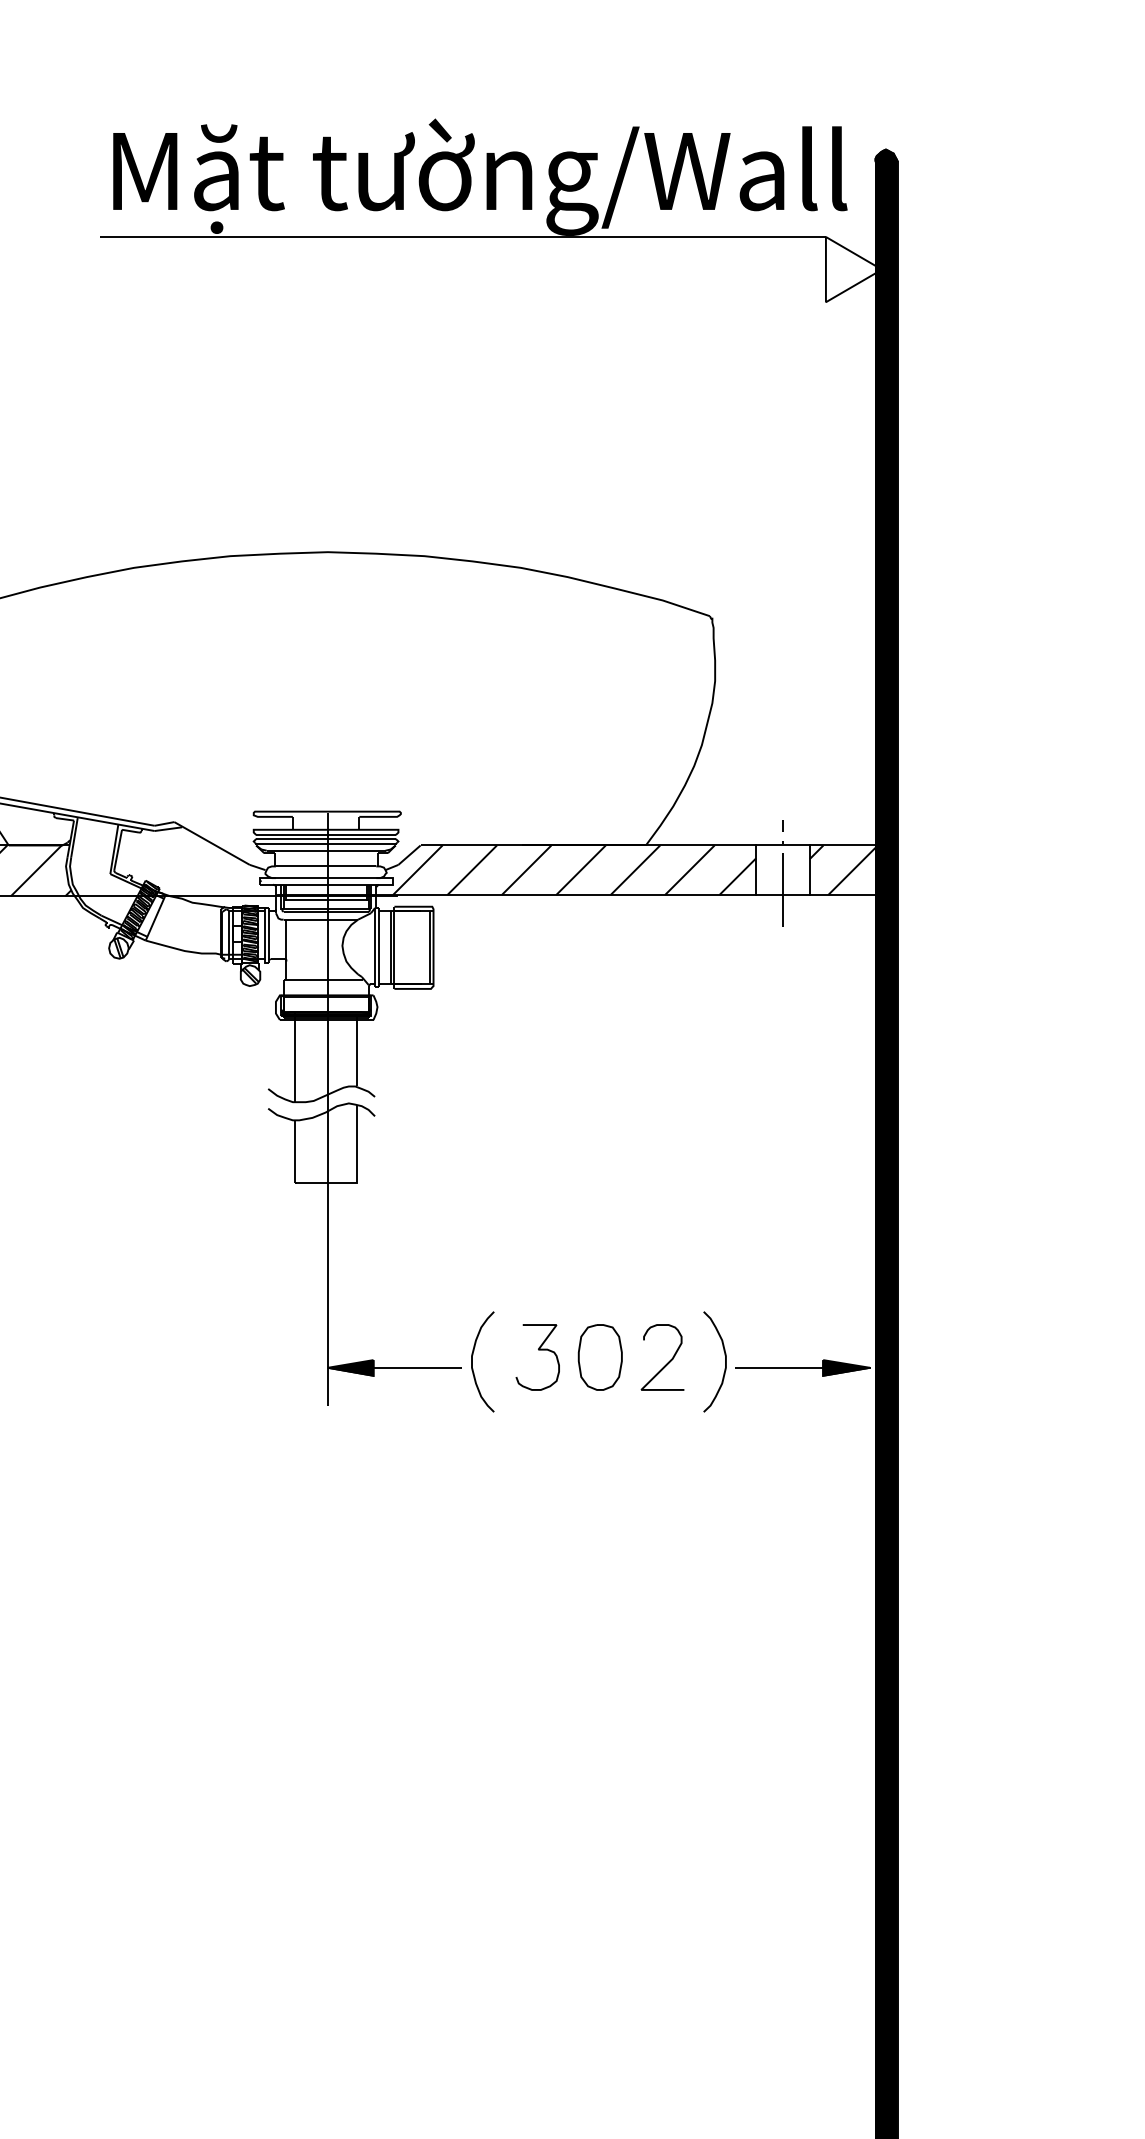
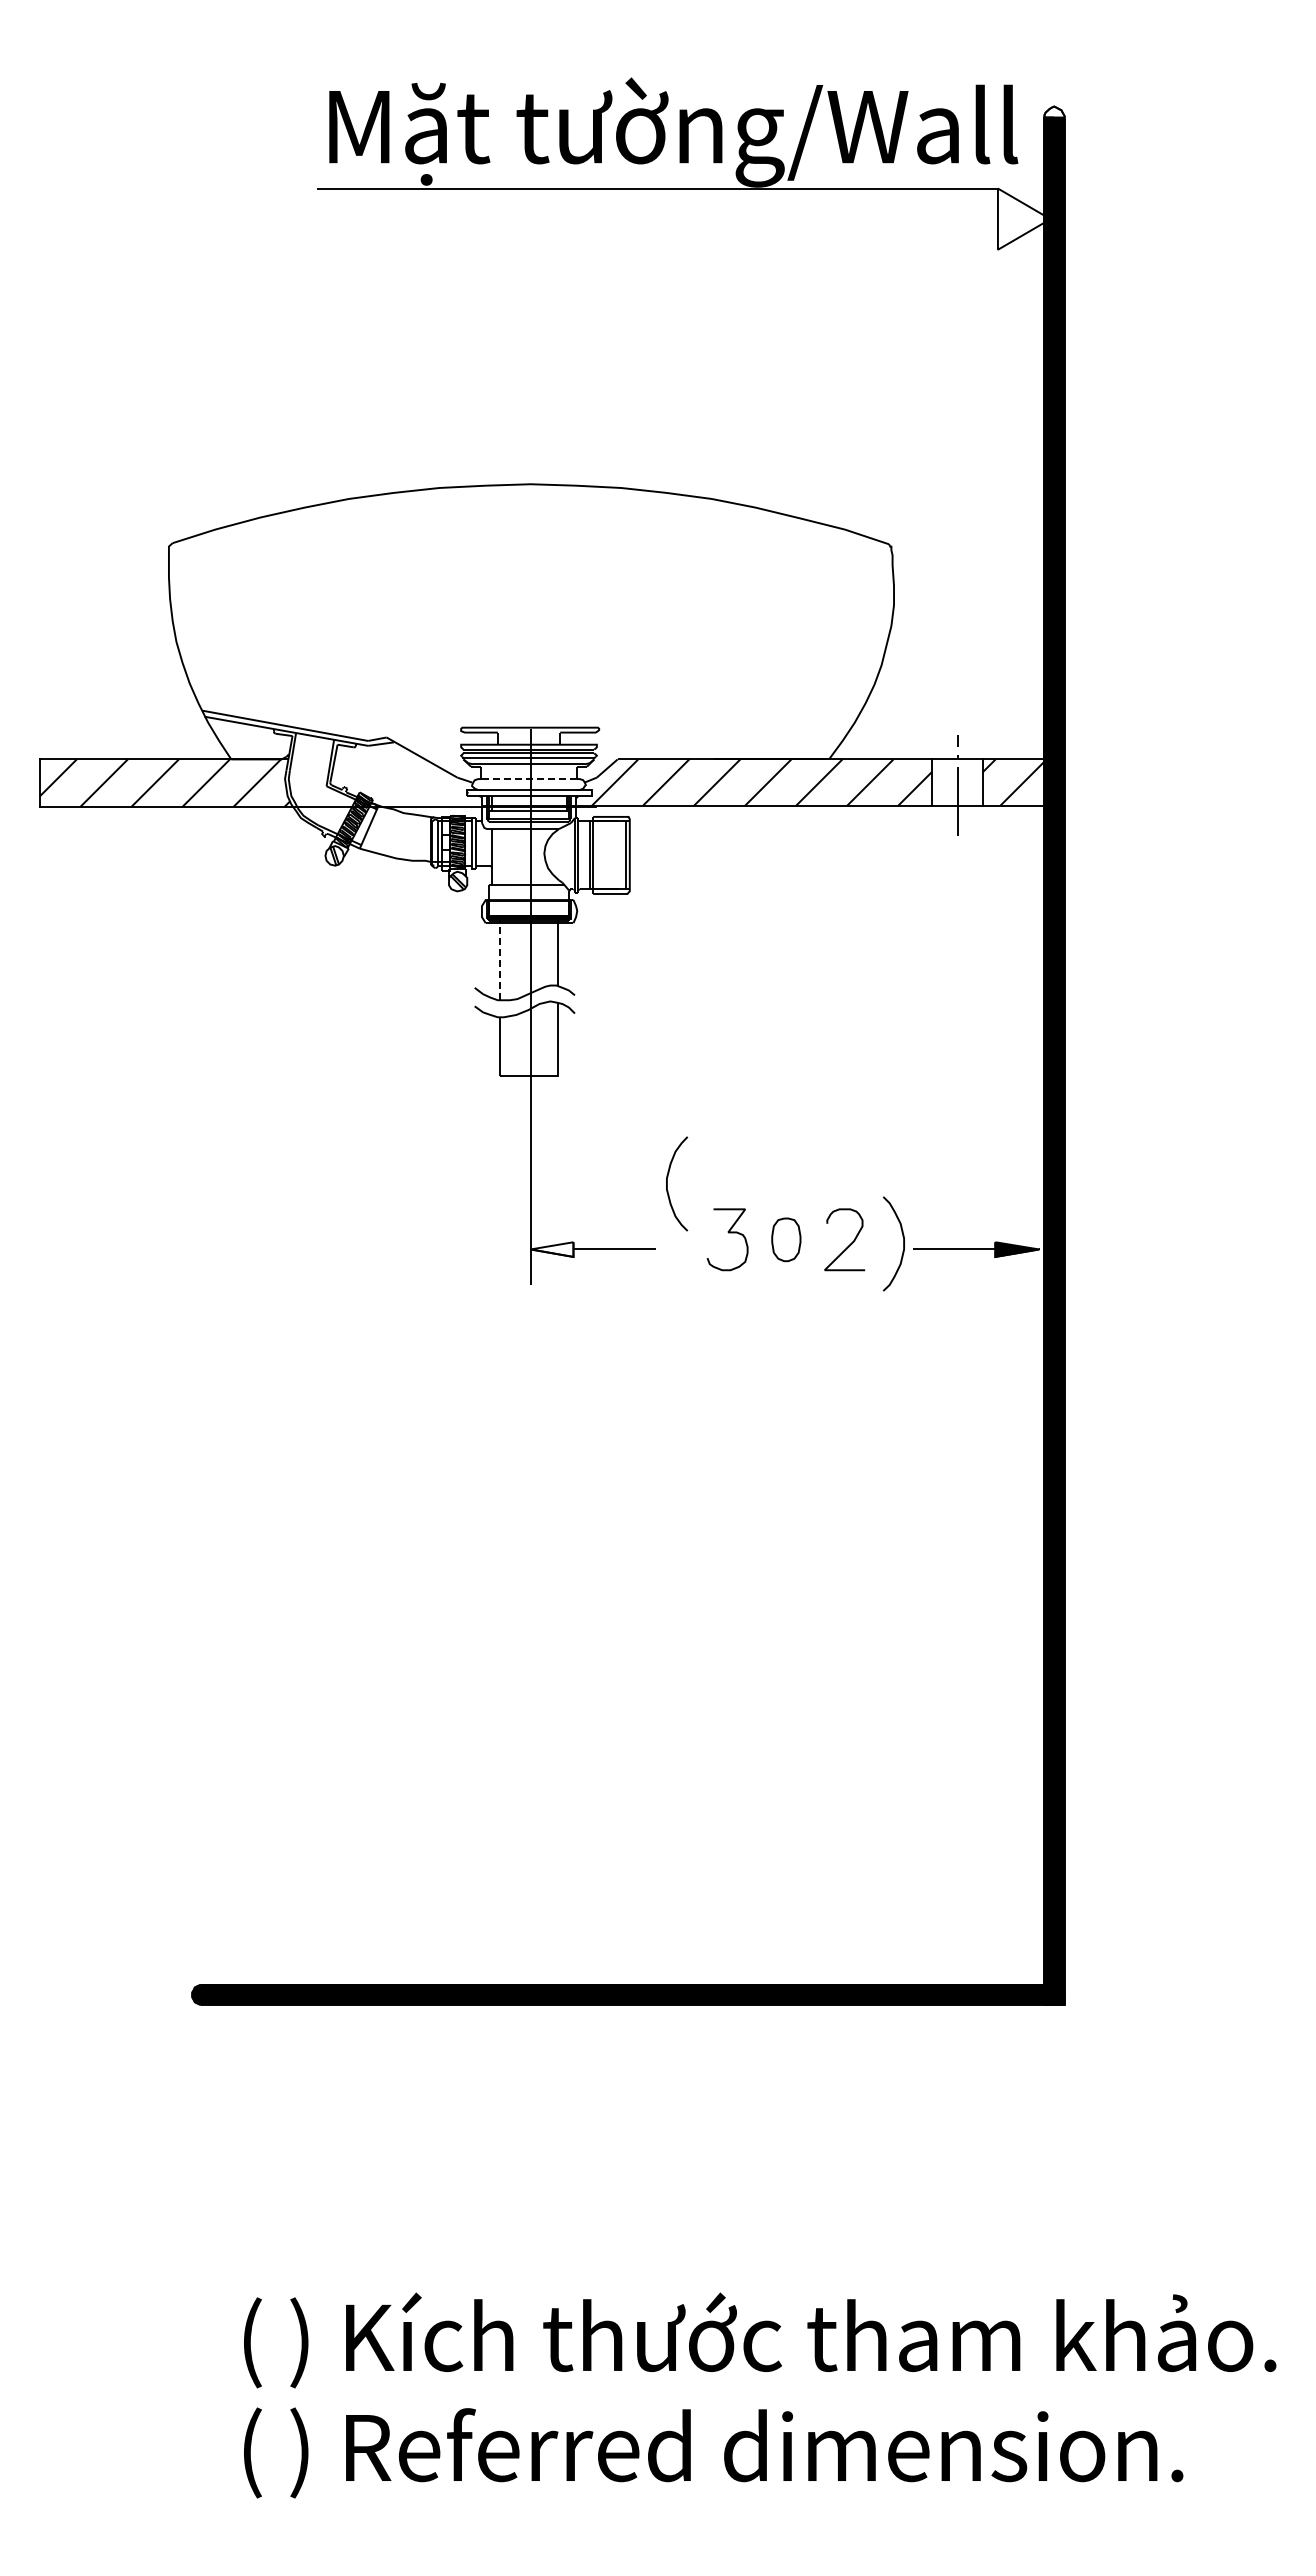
fill: (886, 154) -> (1054, 111), removed
line: (326, 866) -> (529, 779), solid -> dashed
line: (295, 1058) -> (500, 959), solid -> dashed
part: (600, 1357) -> (786, 1239), size x0.7
curve: (472, 1361) -> (667, 1183), moved
fill: (350, 1367) -> (551, 1249), removed

